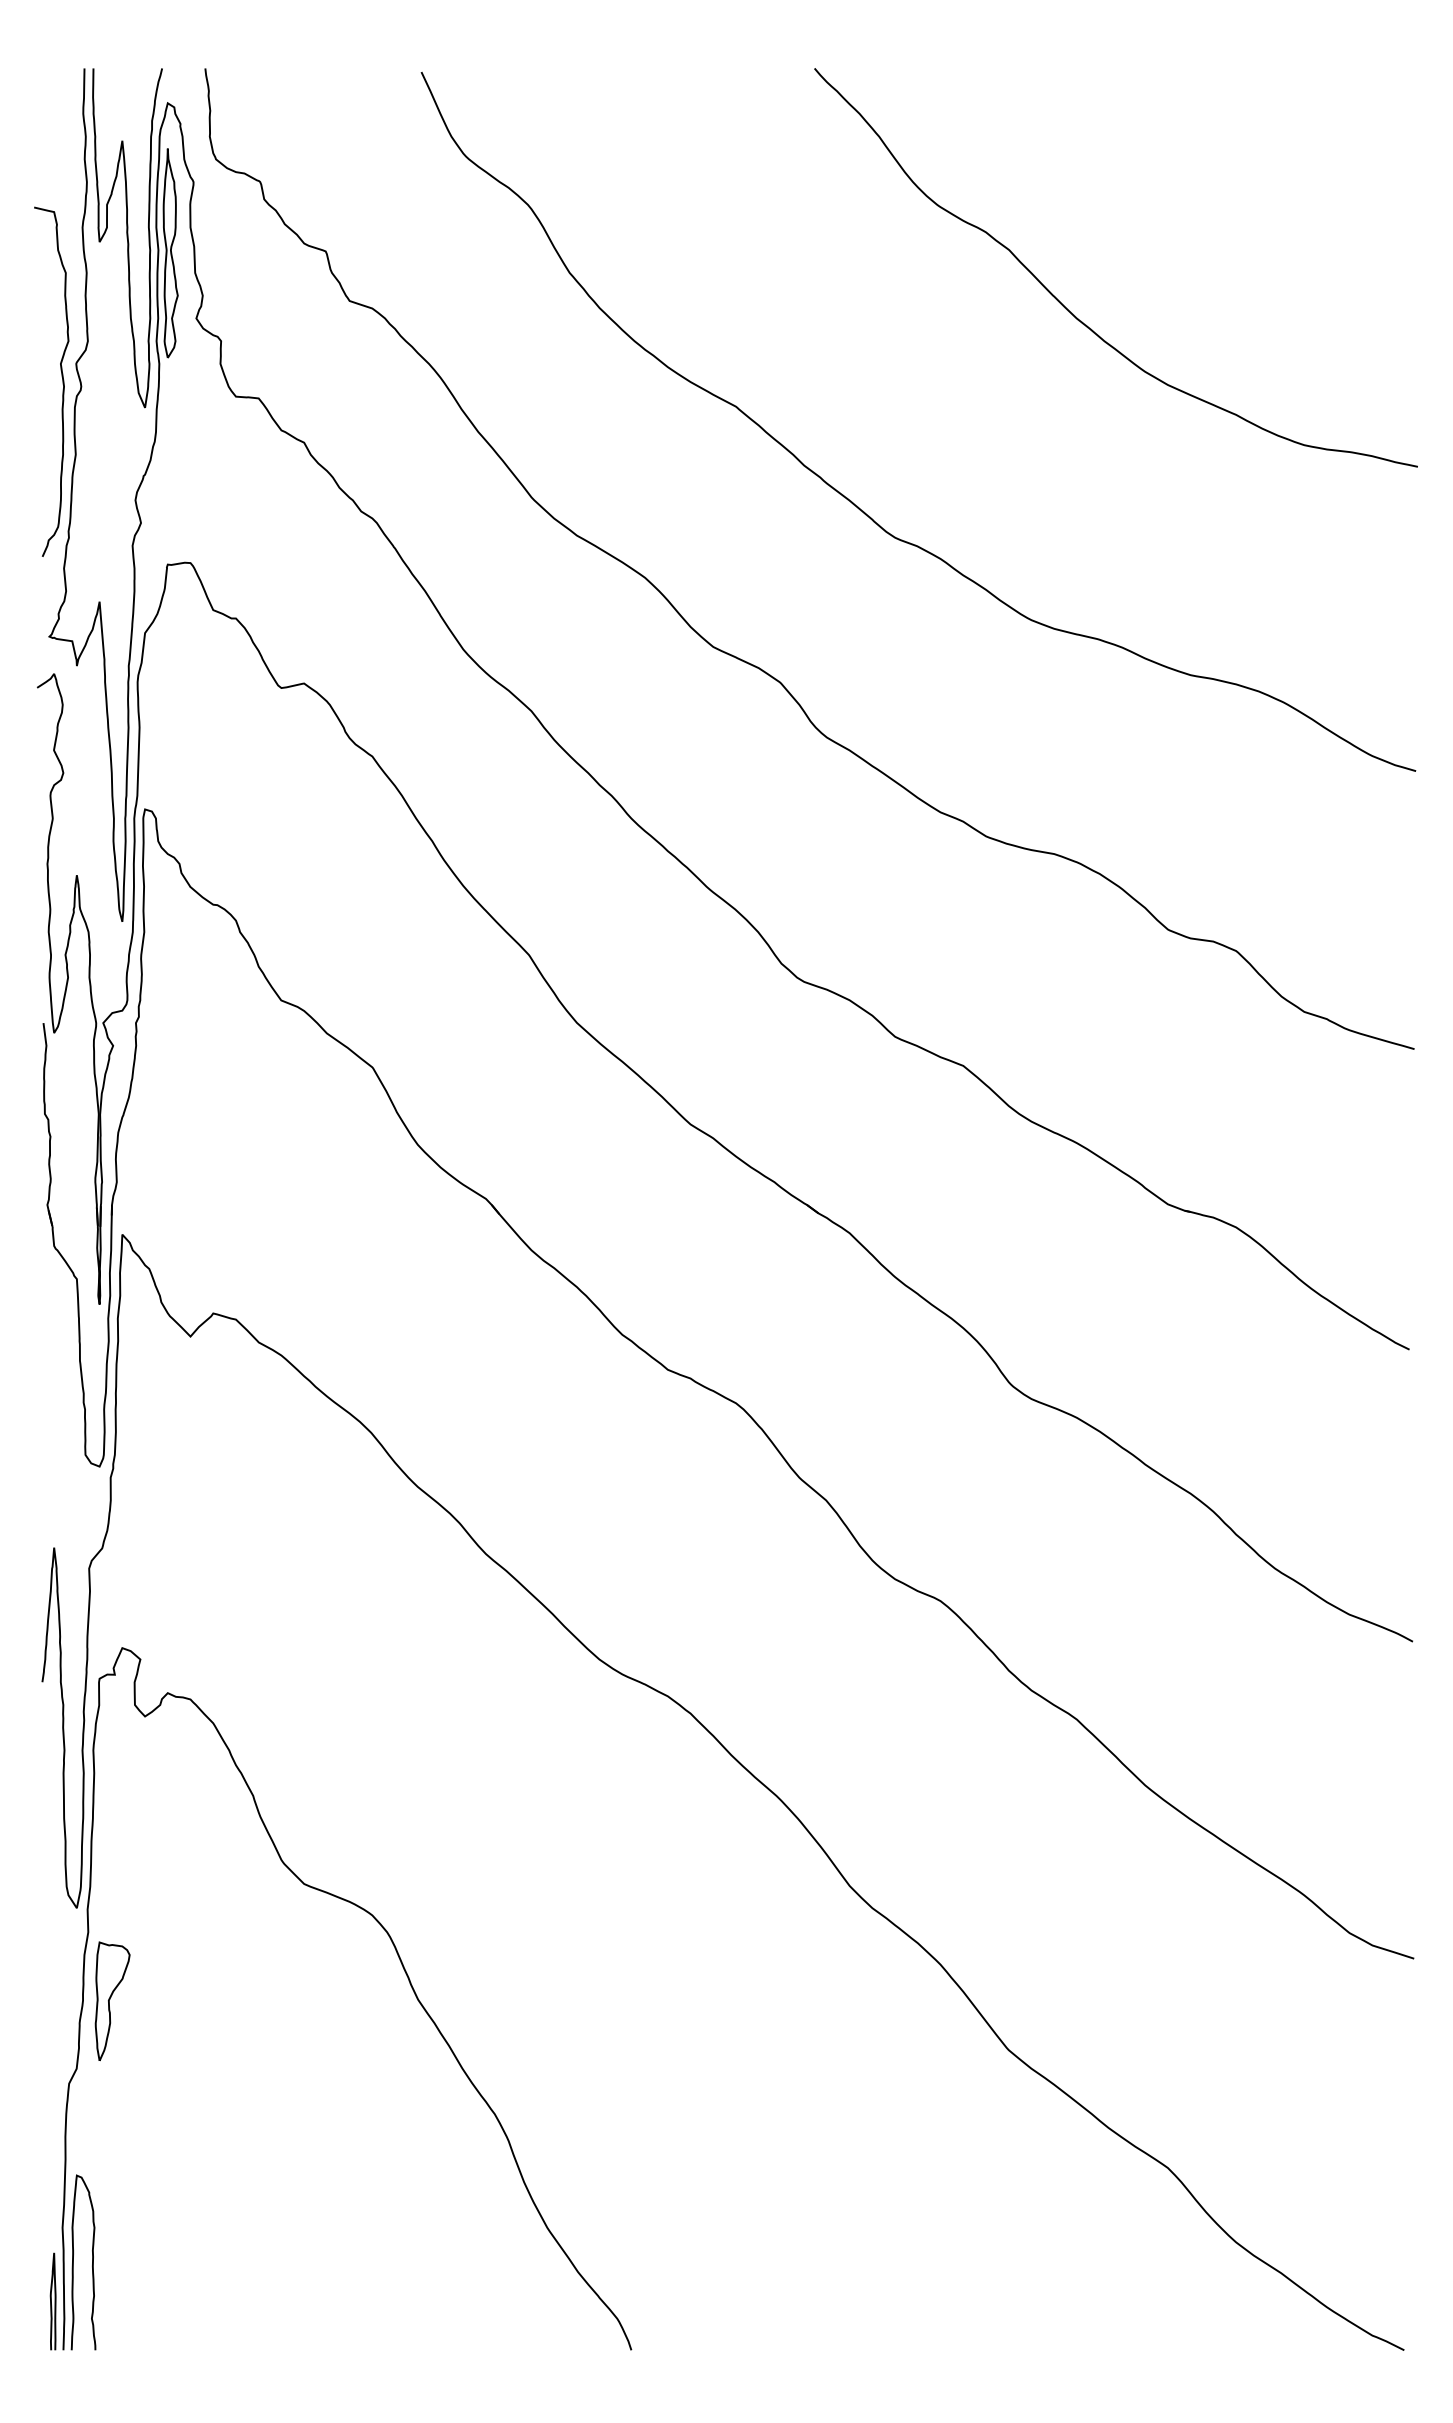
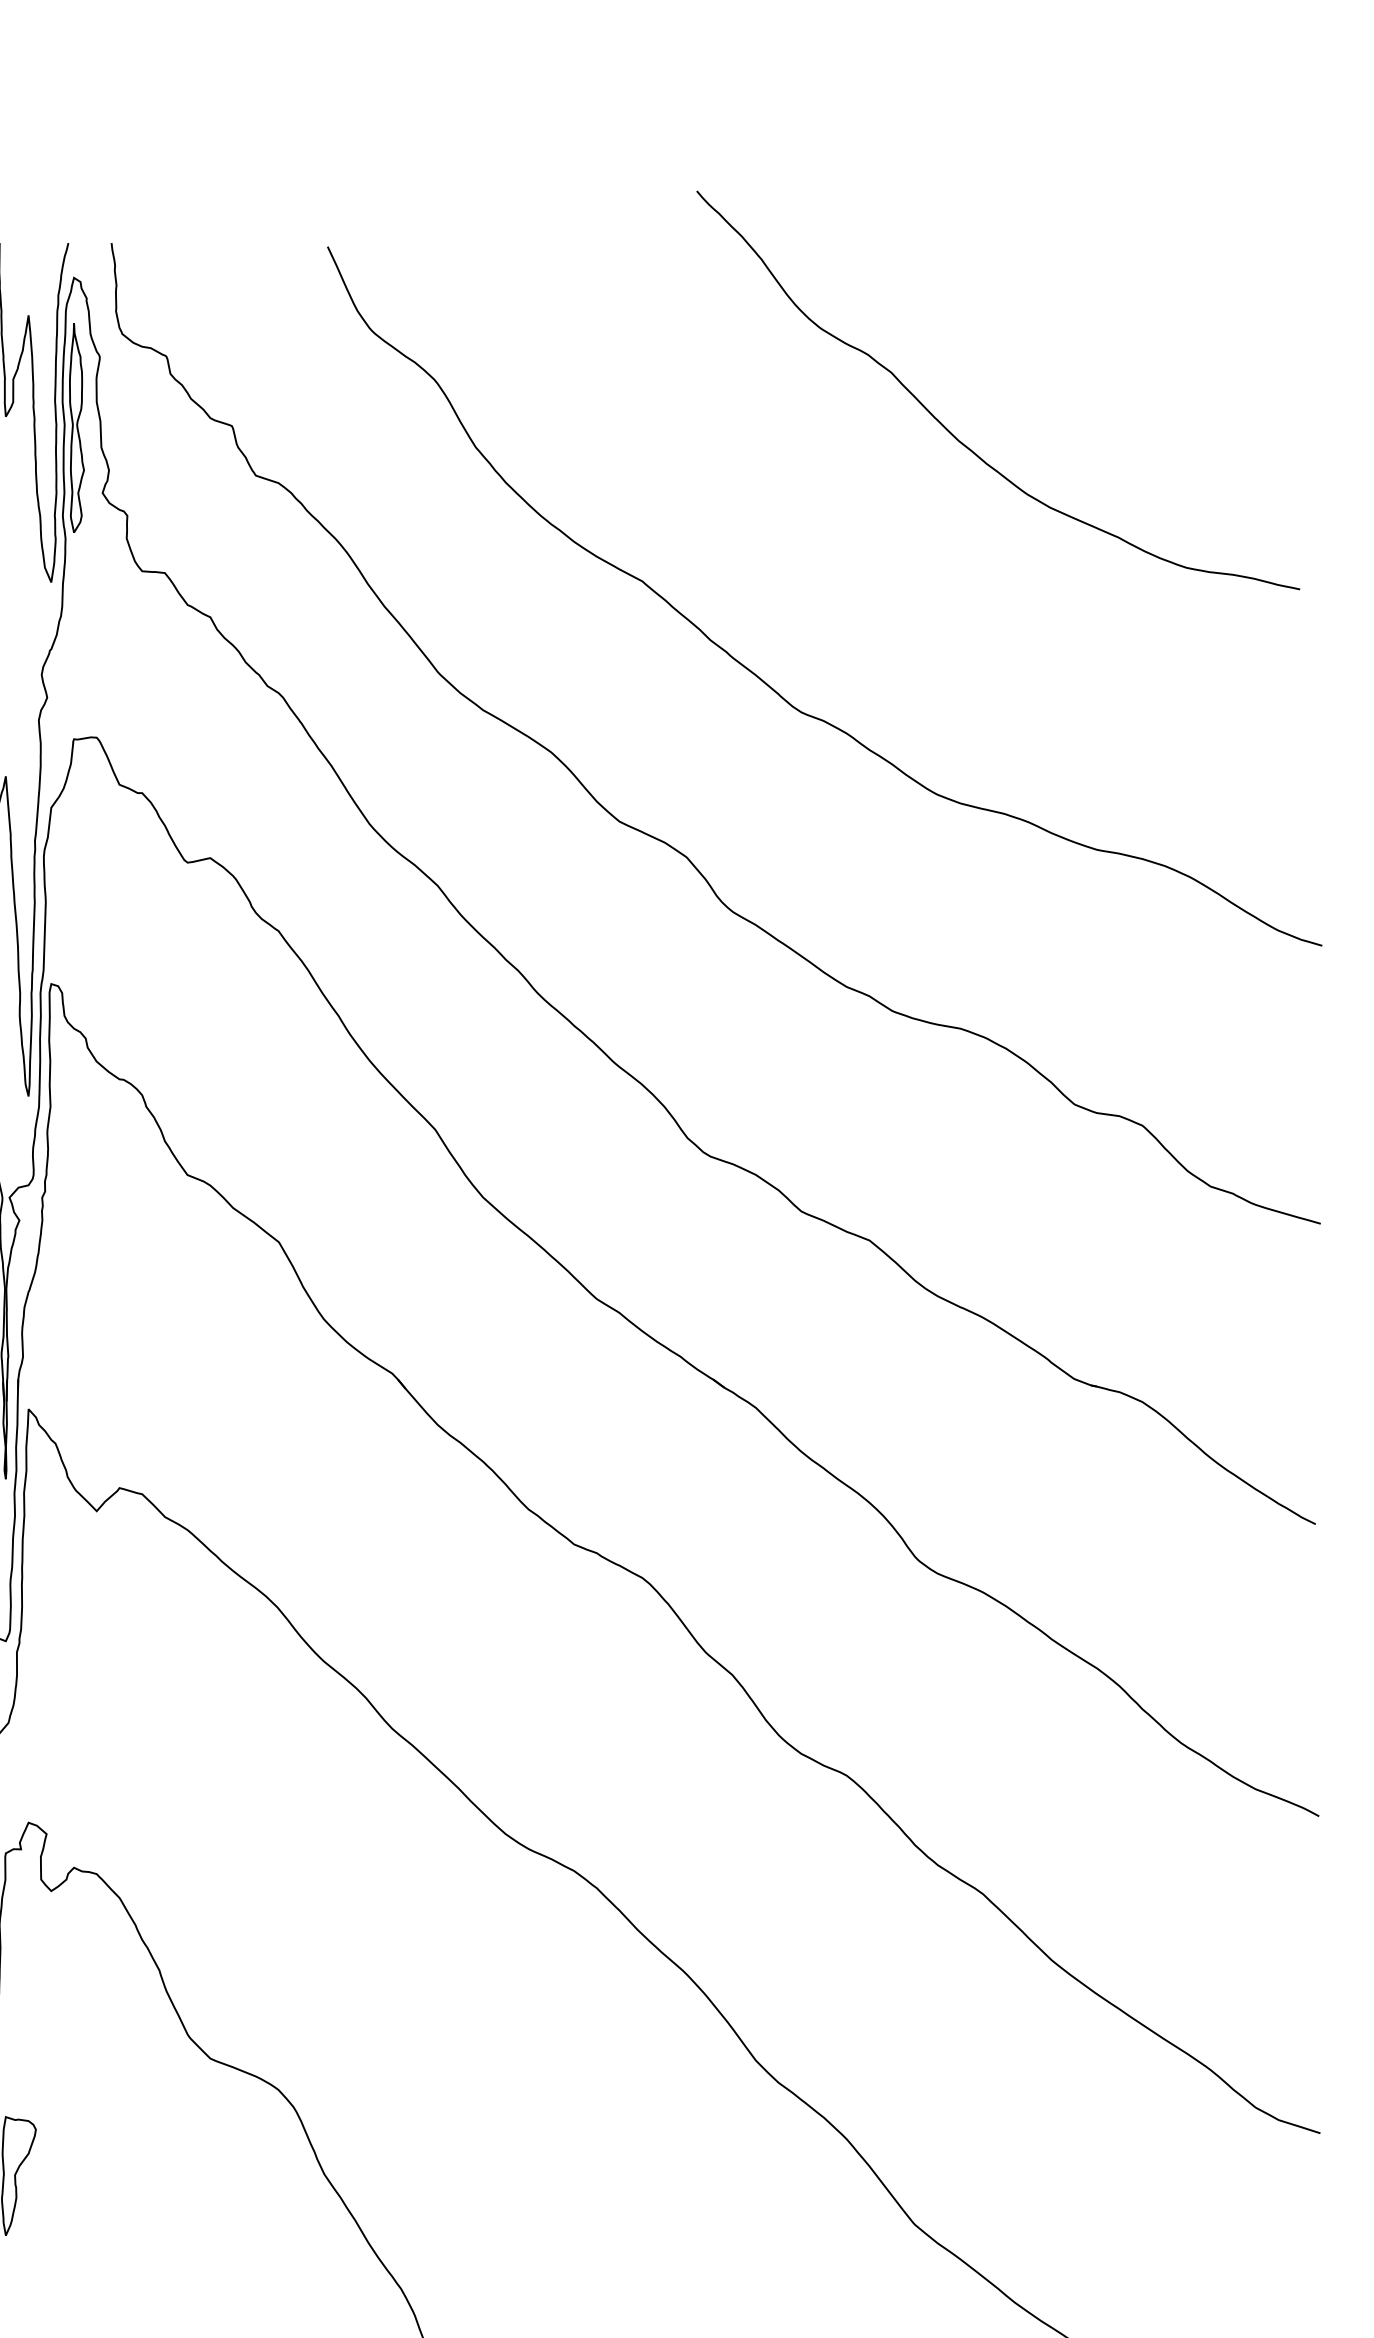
curve: (1074, 314) -> (956, 437), moved

